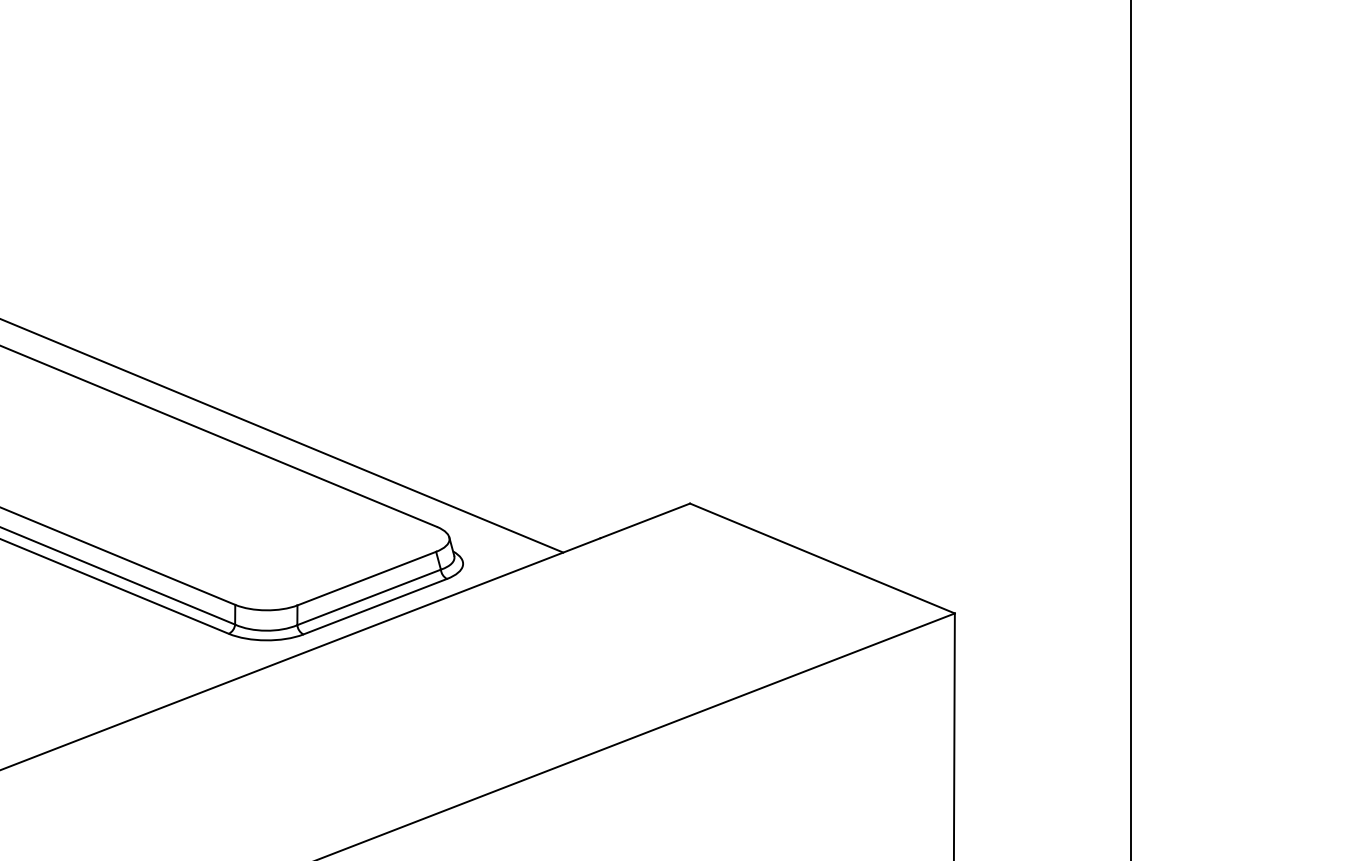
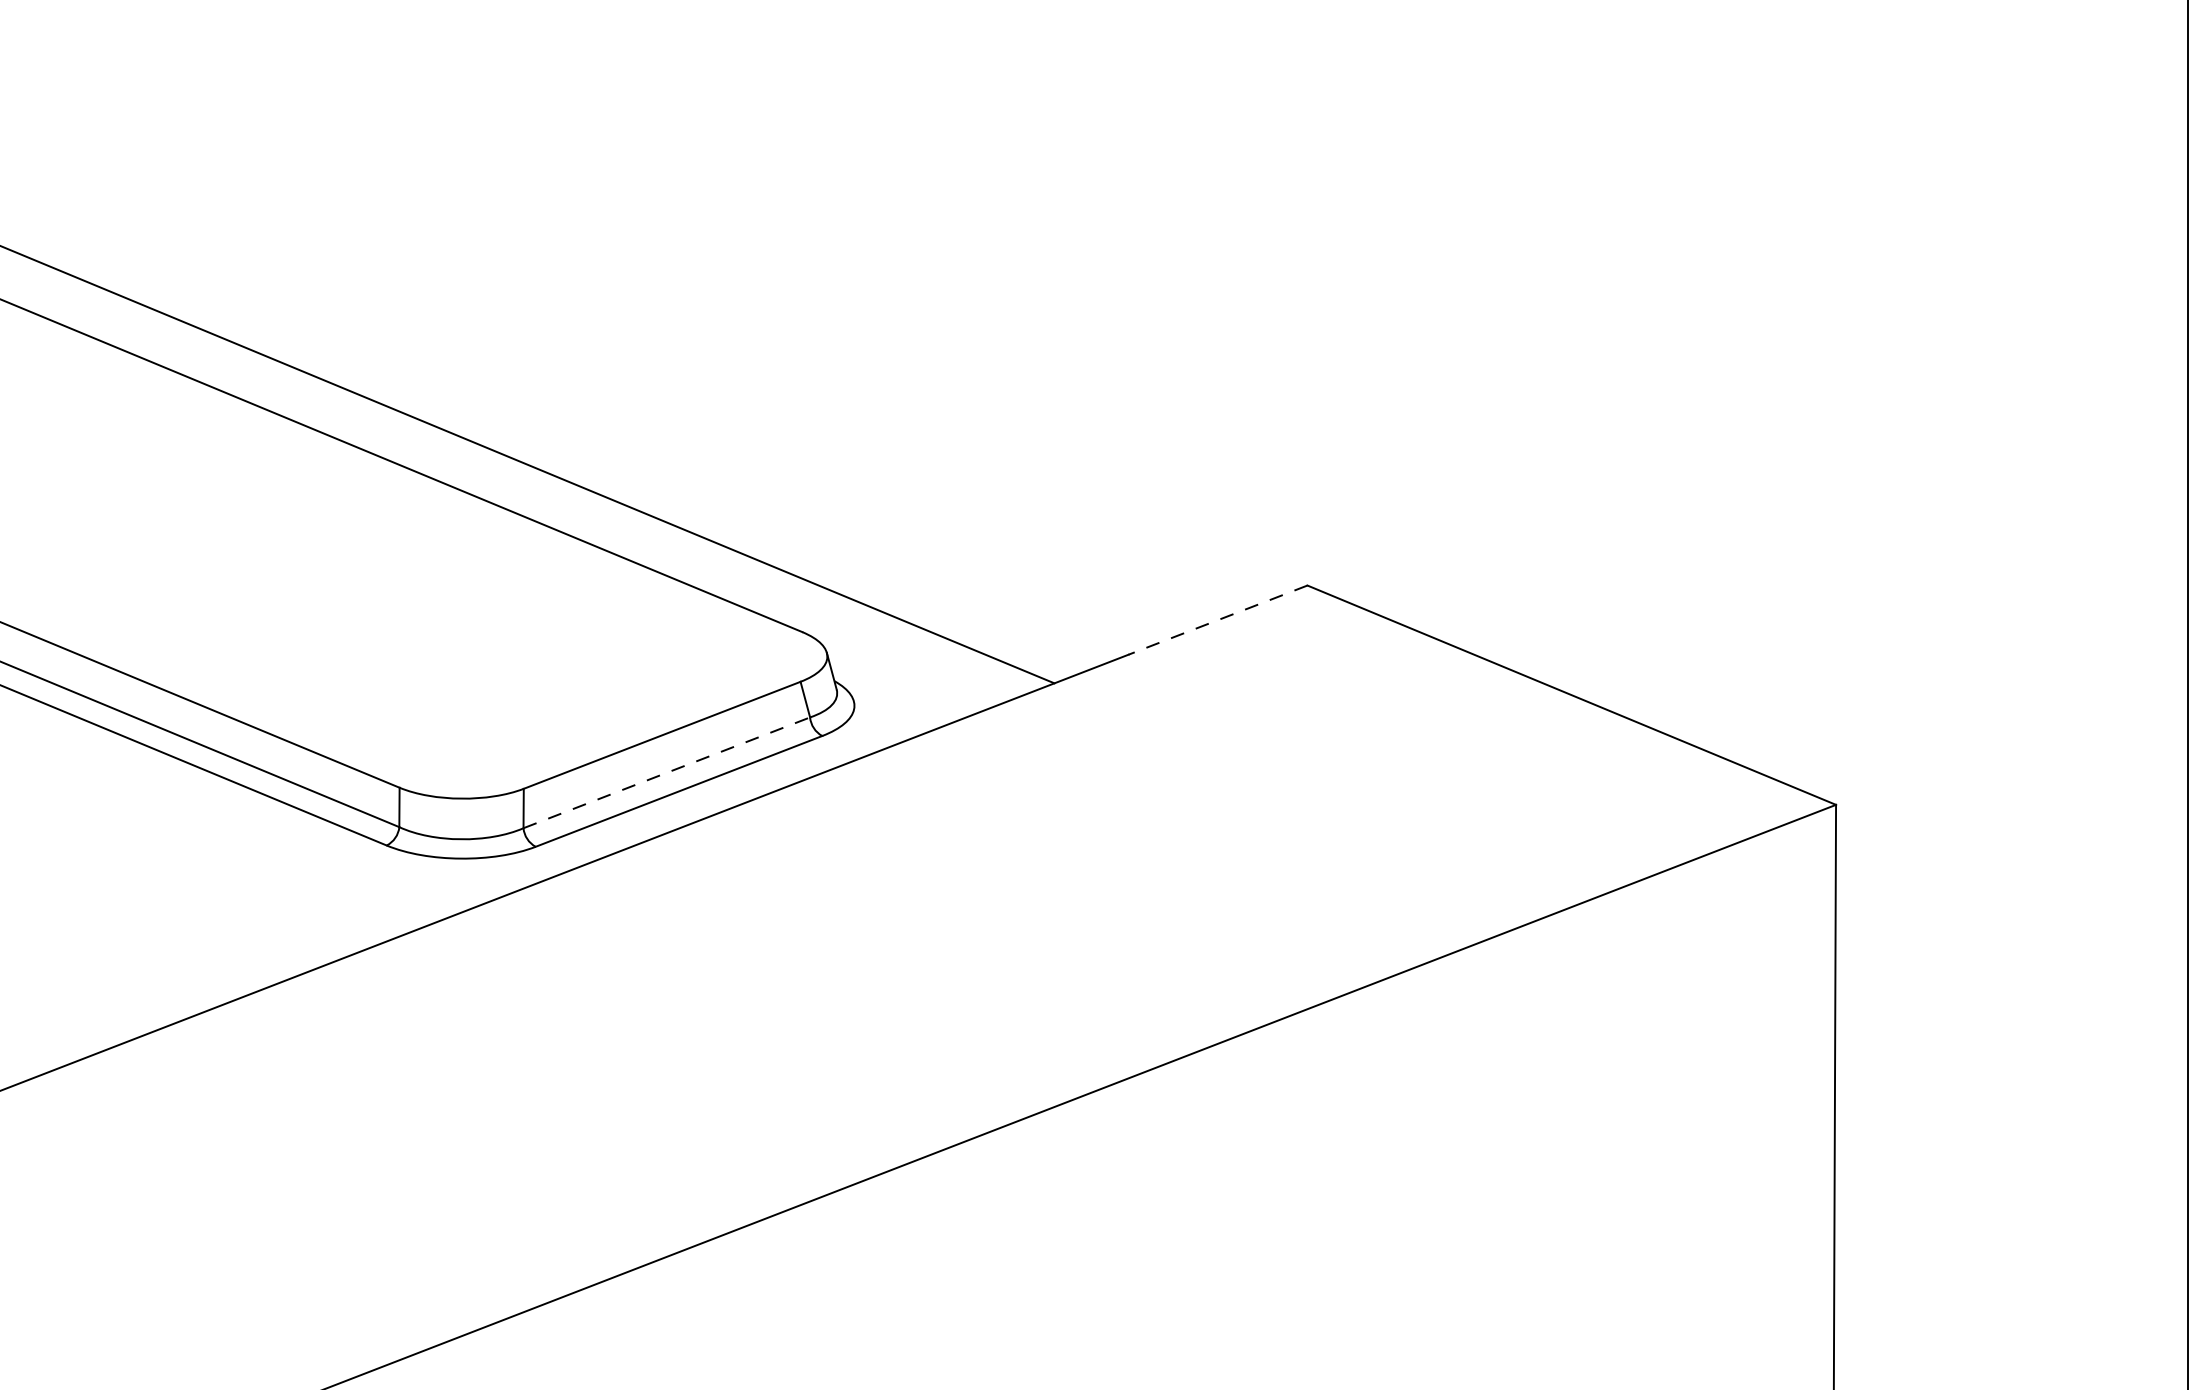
line: (644, 521) -> (1216, 621), solid -> dashed
line: (369, 597) -> (667, 773), solid -> dashed

